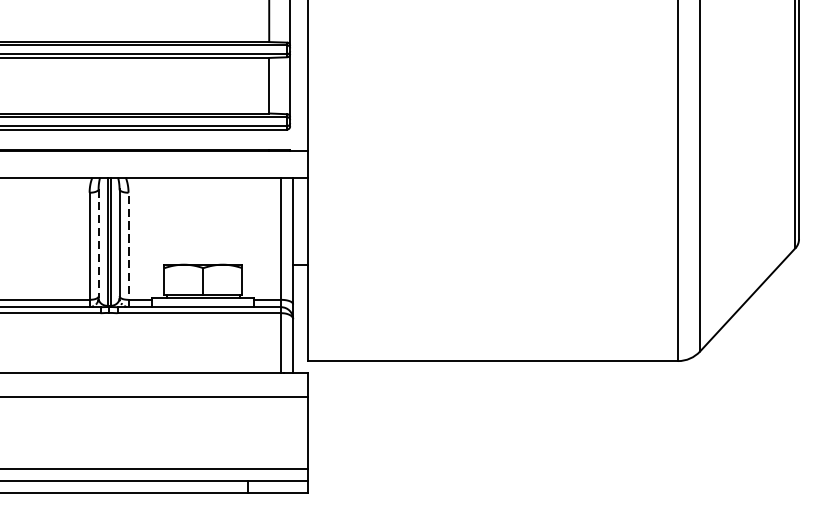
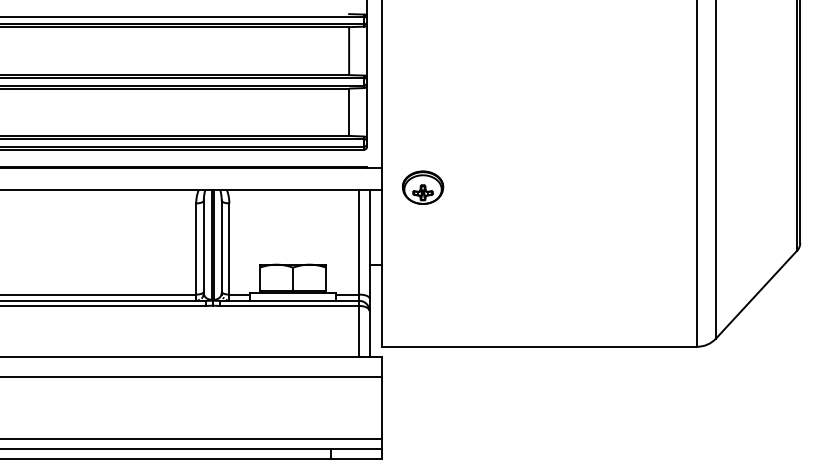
part: (356, 174) -> (423, 187), added
line: (98, 244) -> (203, 247), dashed -> solid
line: (128, 250) -> (229, 252), dashed -> solid

